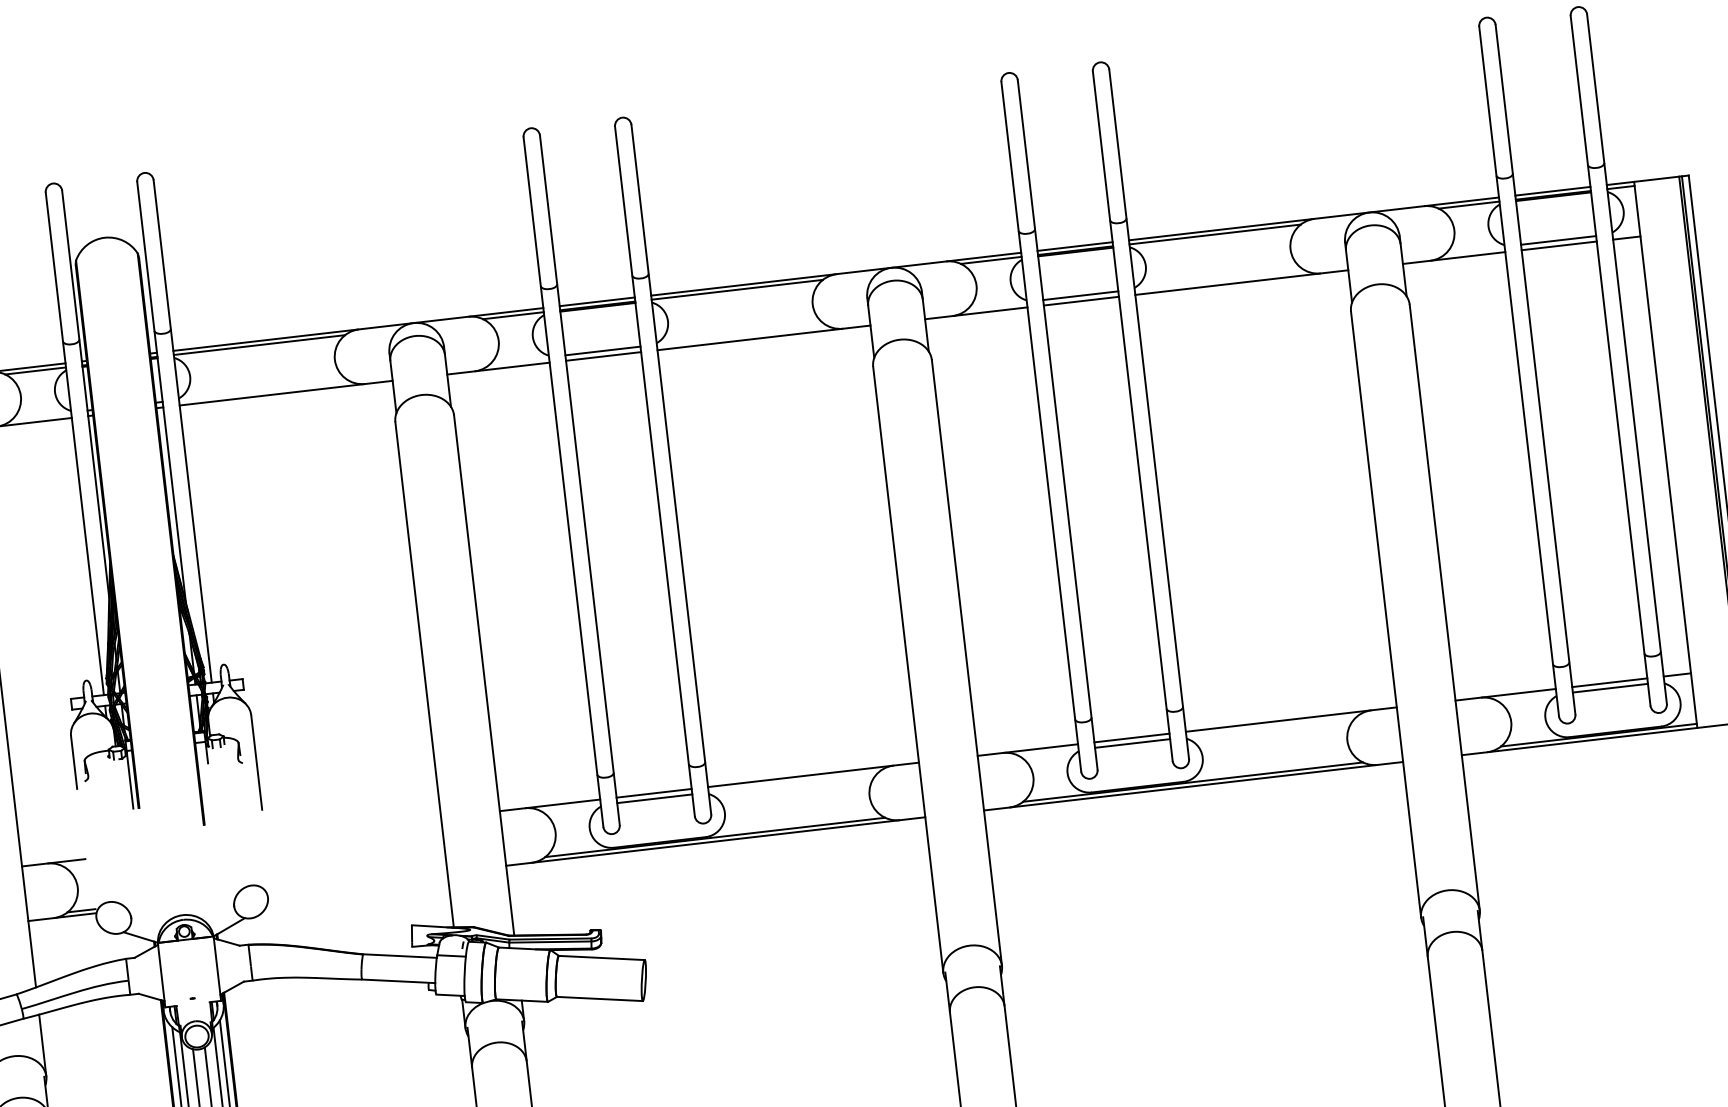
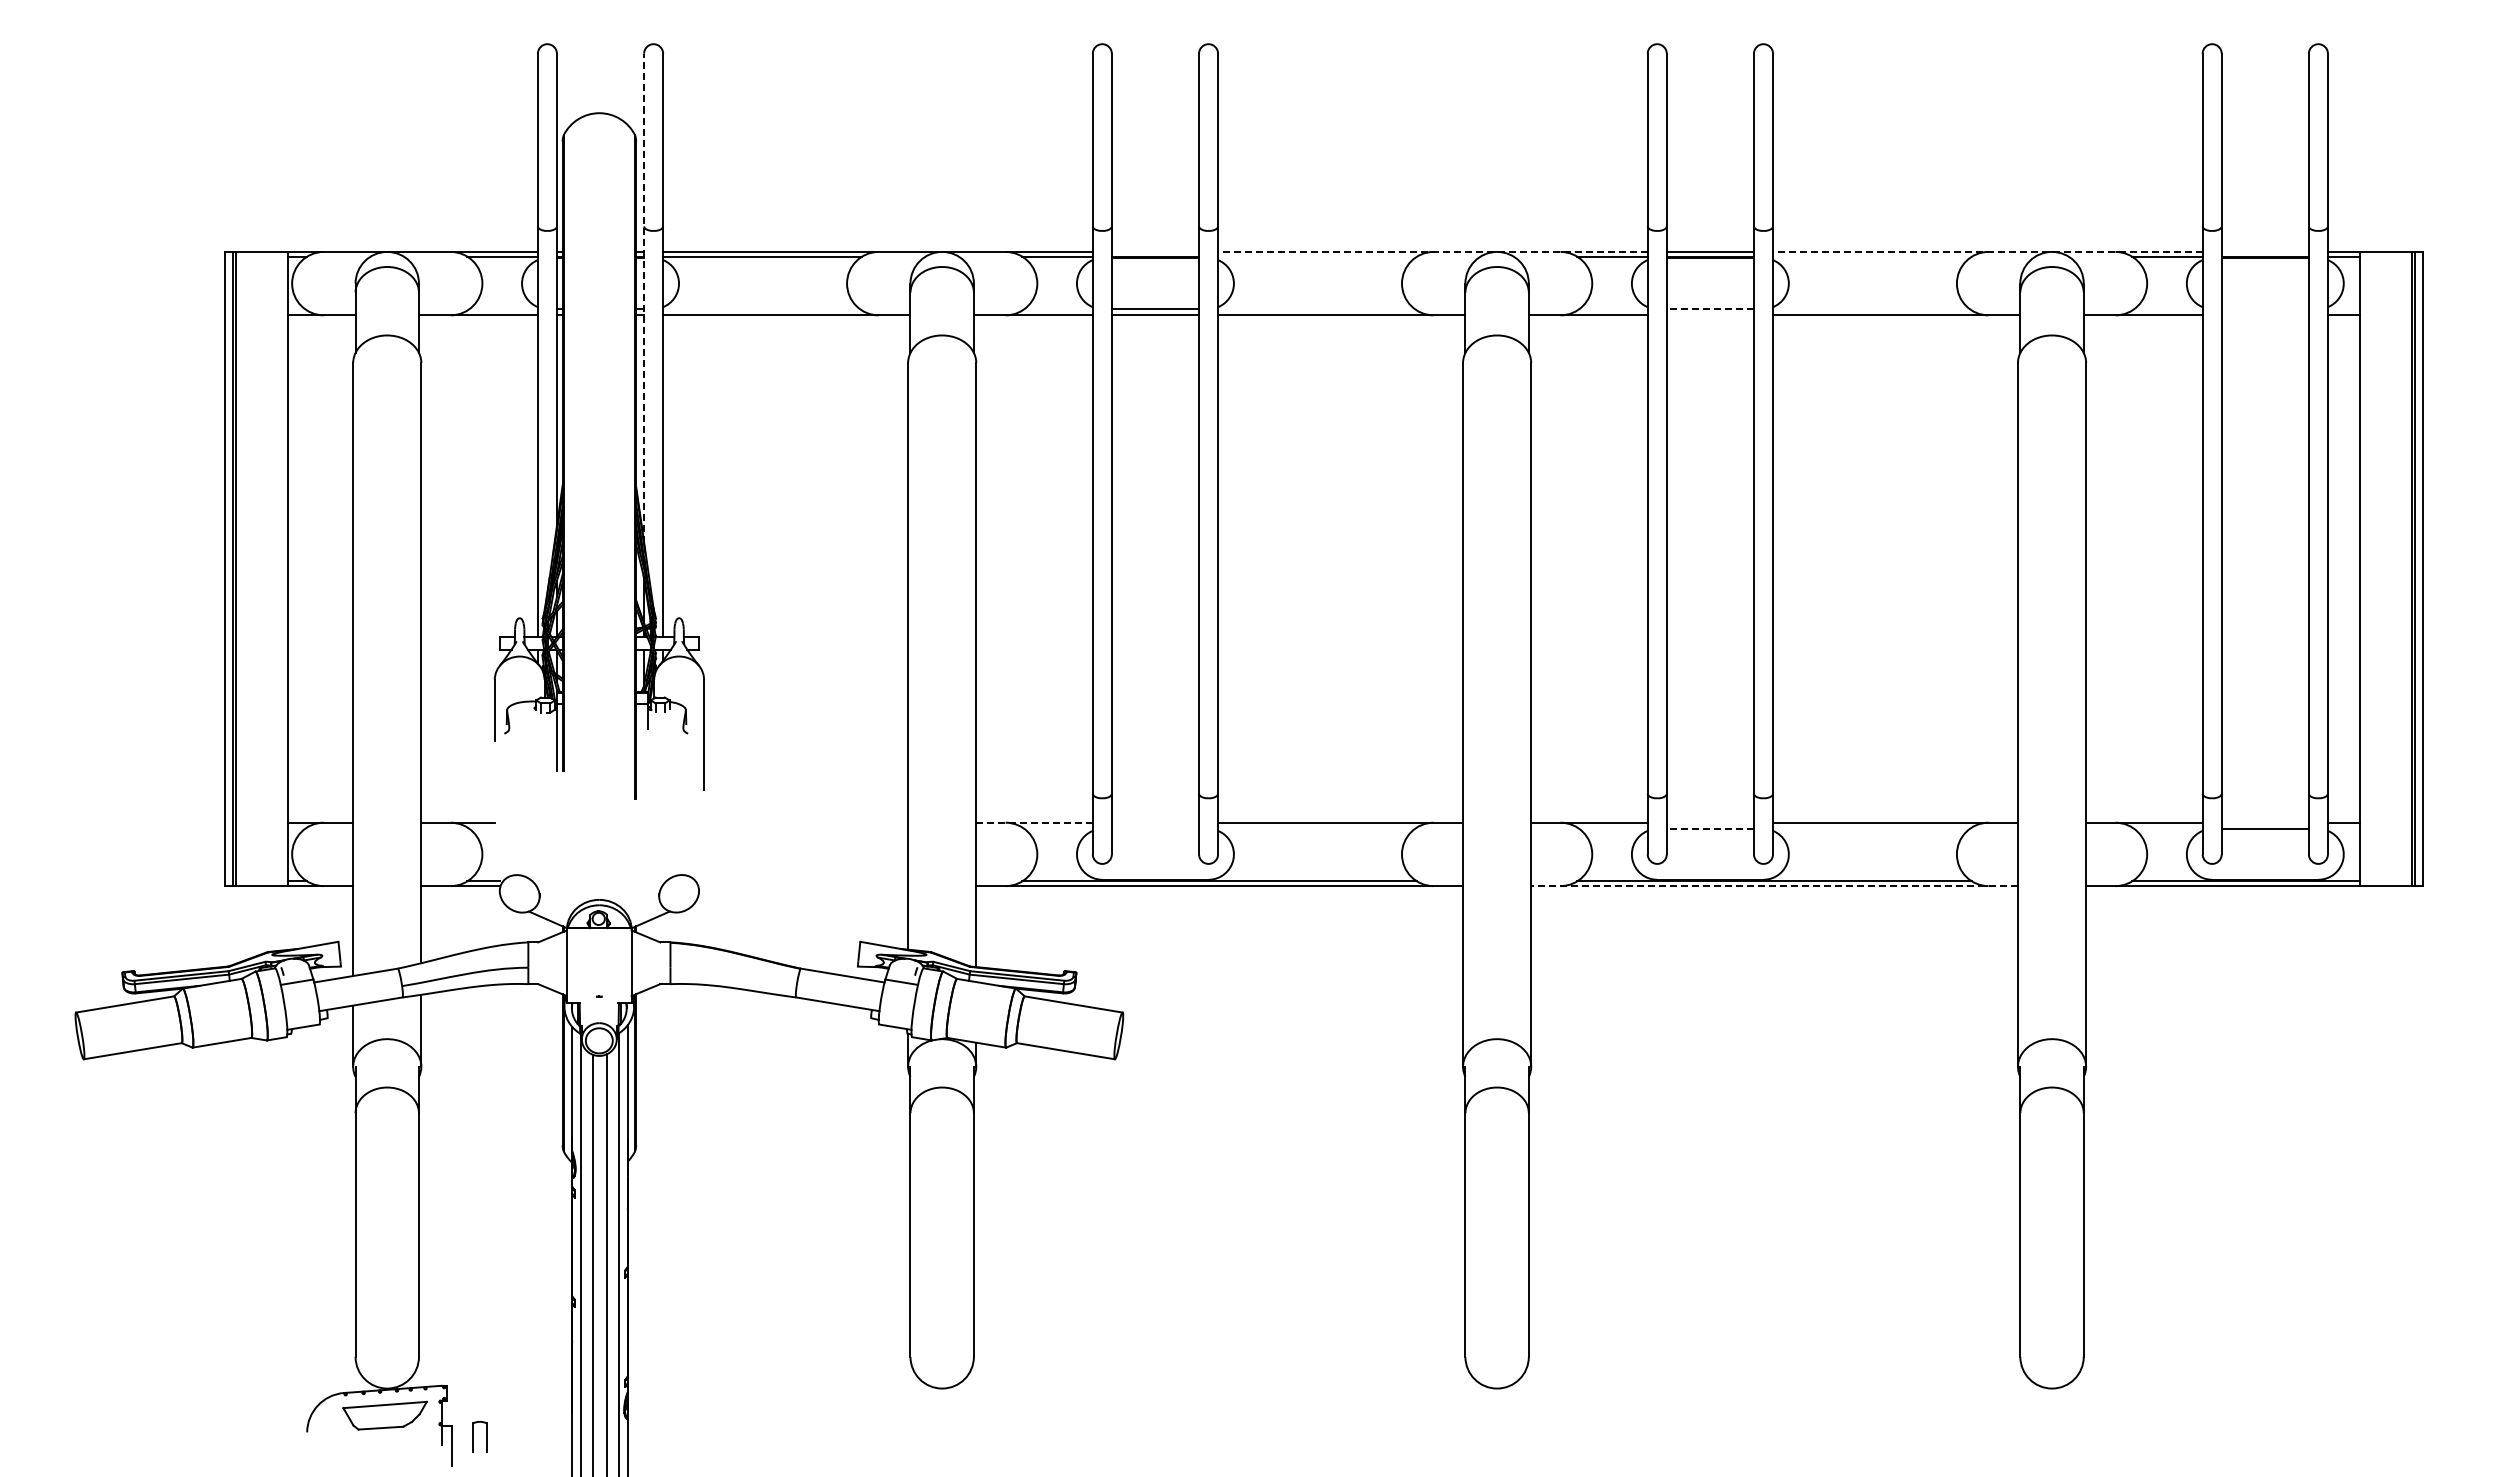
line: (1552, 190) -> (2264, 251), removed
line: (1313, 218) -> (1987, 251), solid -> dashed
line: (1215, 234) -> (1872, 256), removed
line: (1557, 240) -> (2264, 309), removed
line: (1558, 246) -> (2264, 315), removed
line: (835, 273) -> (1432, 251), solid -> dashed
line: (737, 289) -> (1317, 256), removed
line: (1080, 296) -> (1710, 309), solid -> dashed
line: (597, 301) -> (1155, 251), removed
line: (1080, 301) -> (1709, 315), removed
line: (161, 391) -> (644, 297), solid -> dashed
line: (1609, 682) -> (2264, 822), removed
line: (1131, 737) -> (1709, 822), removed
line: (1132, 743) -> (1710, 829), solid -> dashed
line: (1193, 786) -> (1774, 886), solid -> dashed
line: (654, 793) -> (1155, 822), removed
line: (654, 799) -> (1155, 829), removed
line: (550, 805) -> (1035, 822), solid -> dashed

